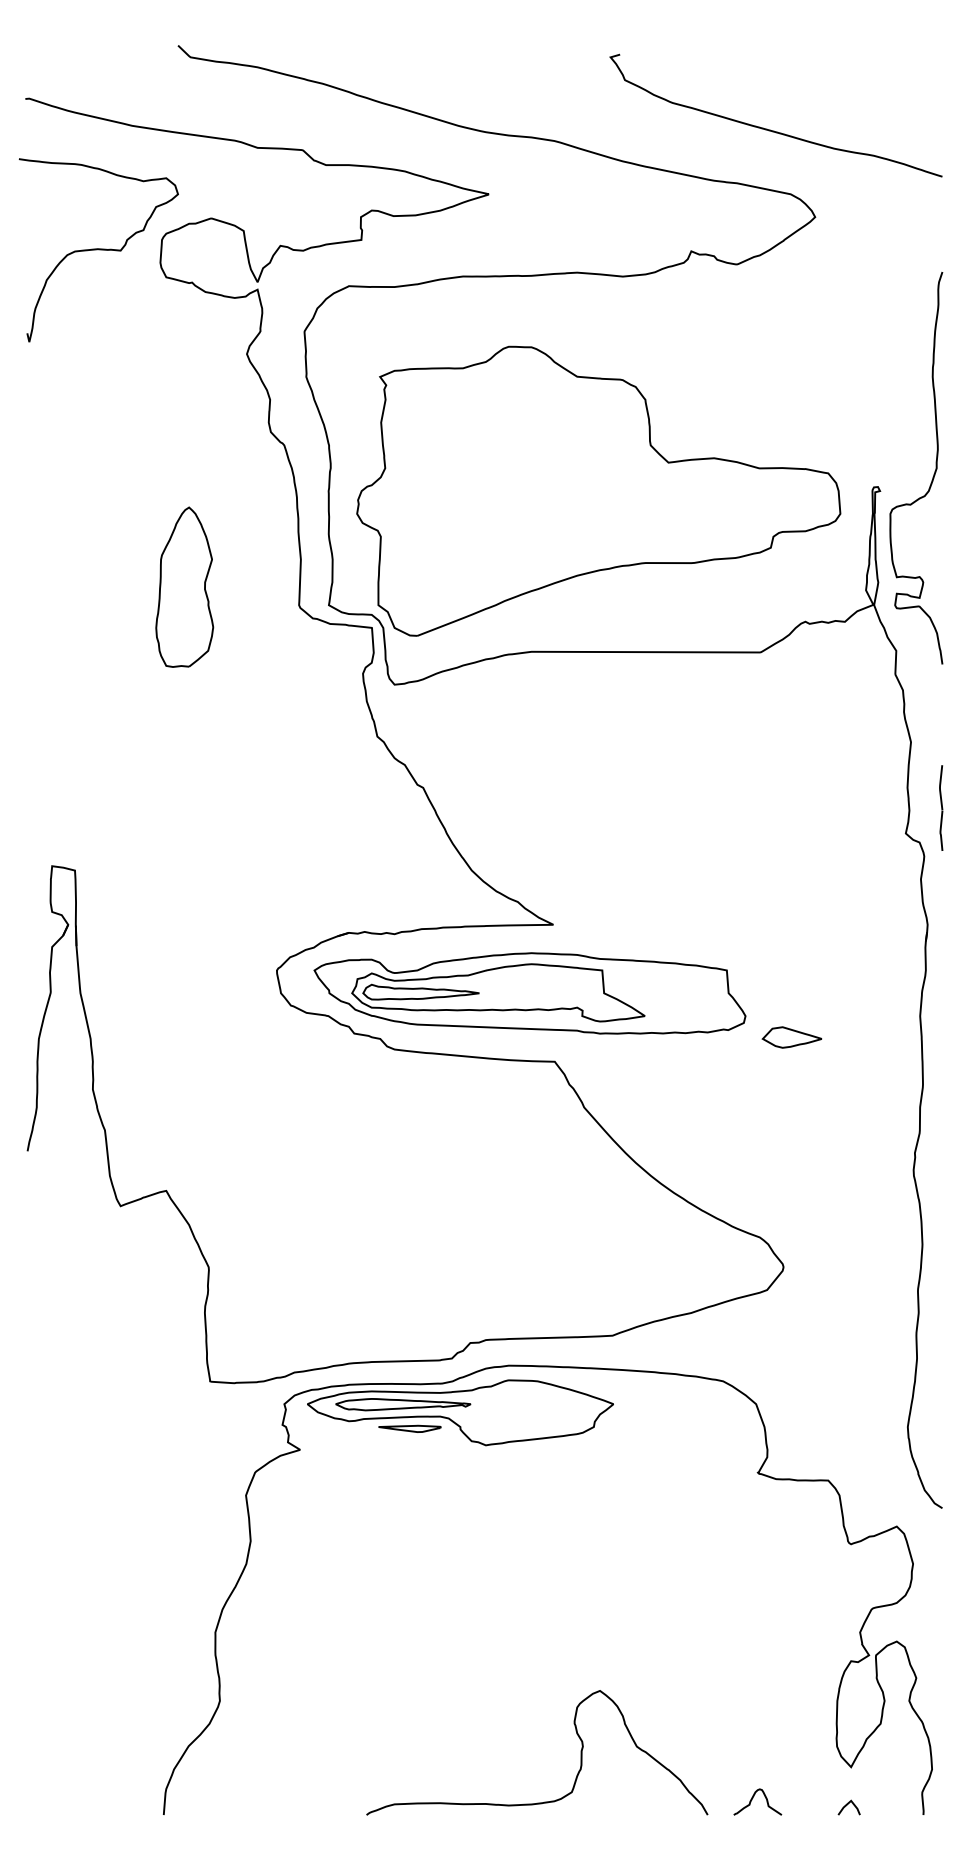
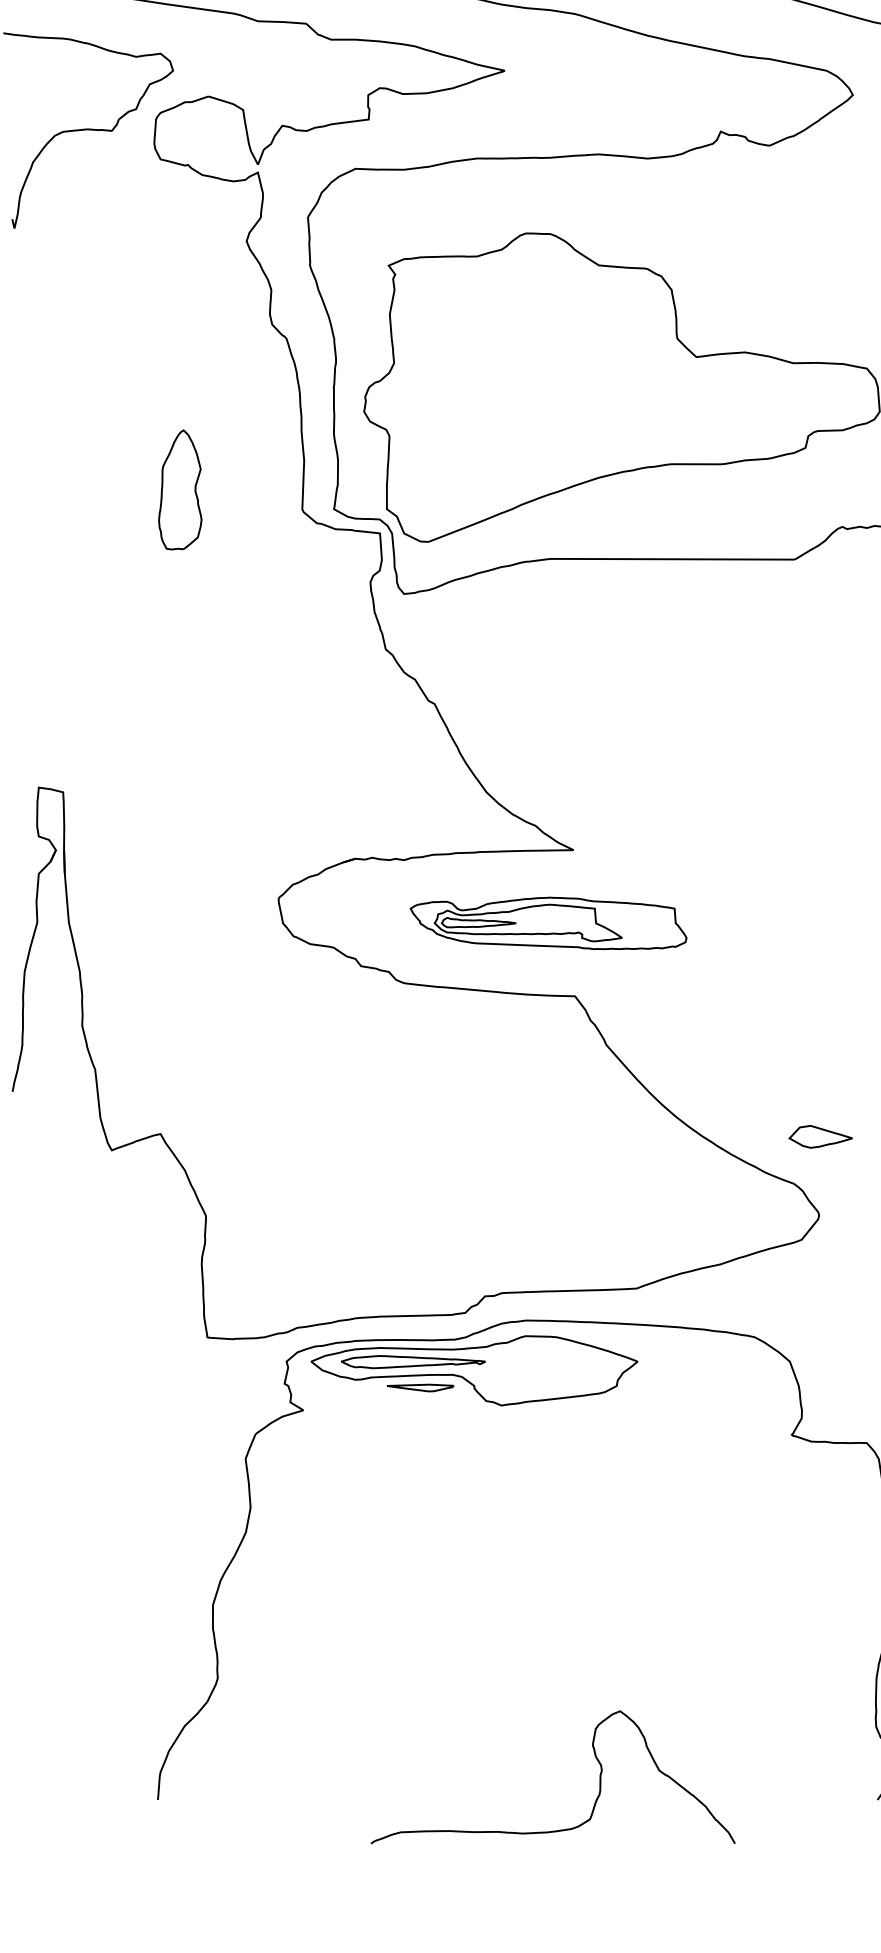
part: (184, 586) -> (179, 489), size x0.7
part: (529, 993) -> (548, 923), size x0.6
part: (791, 1037) -> (820, 1136), moved
curve: (576, 1734) -> (595, 1757), moved
curve: (753, 1798) -> (787, 1782), removed

